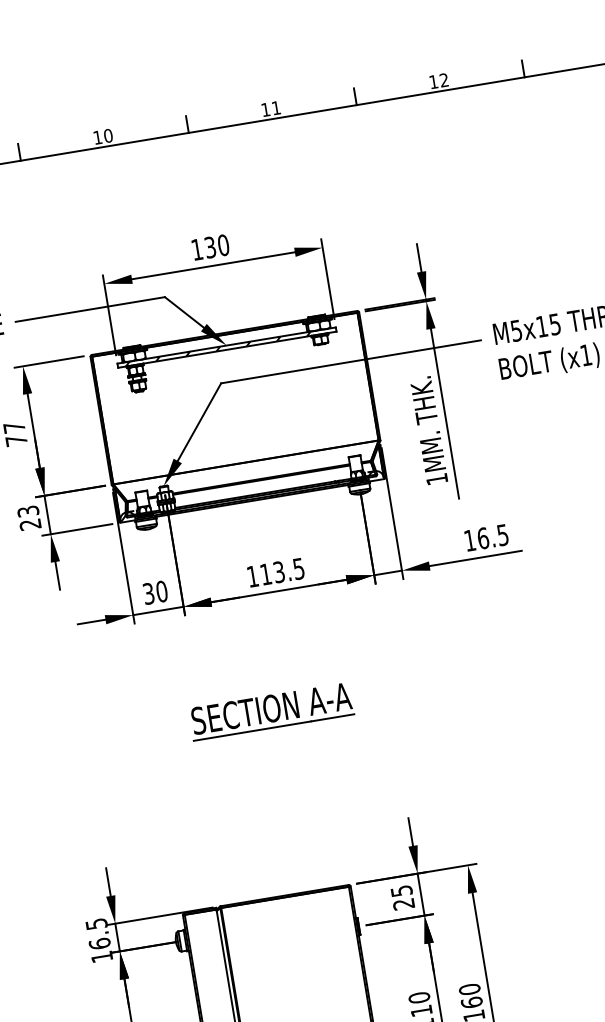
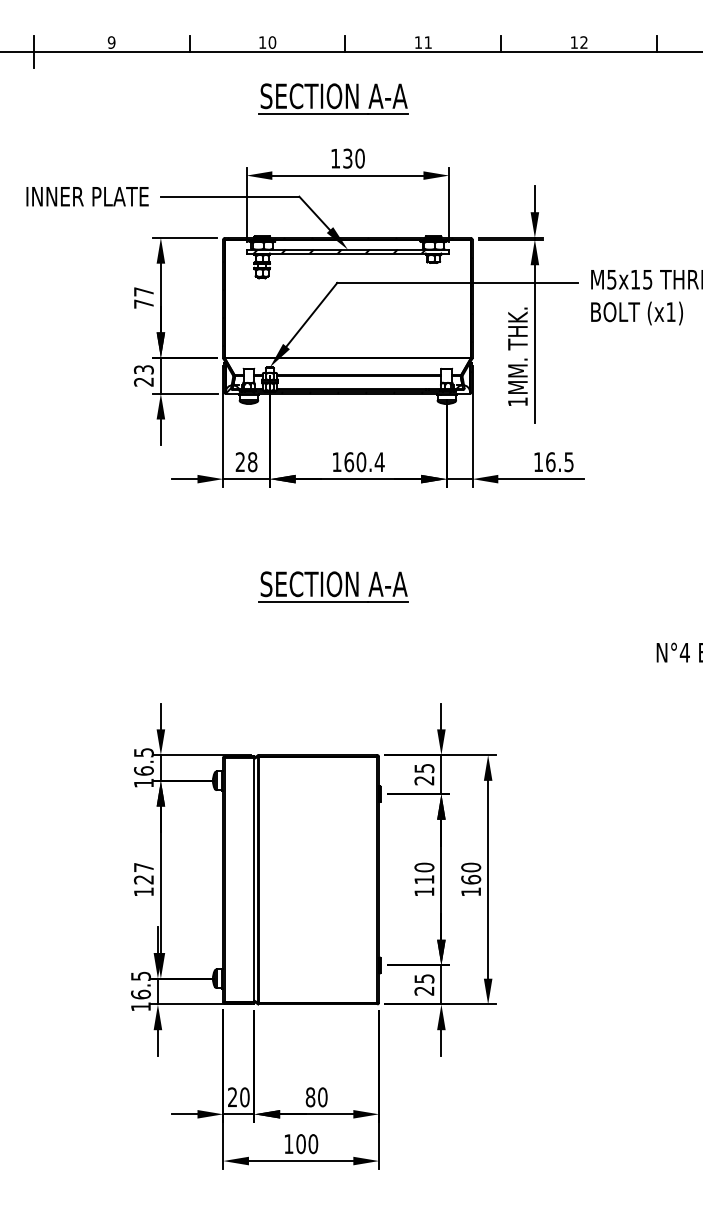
part: (184, 185) -> (333, 98), added
text: (282, 572) -> (364, 462), 113.5 -> 160.4
text: (155, 593) -> (246, 462), 30 -> 28

